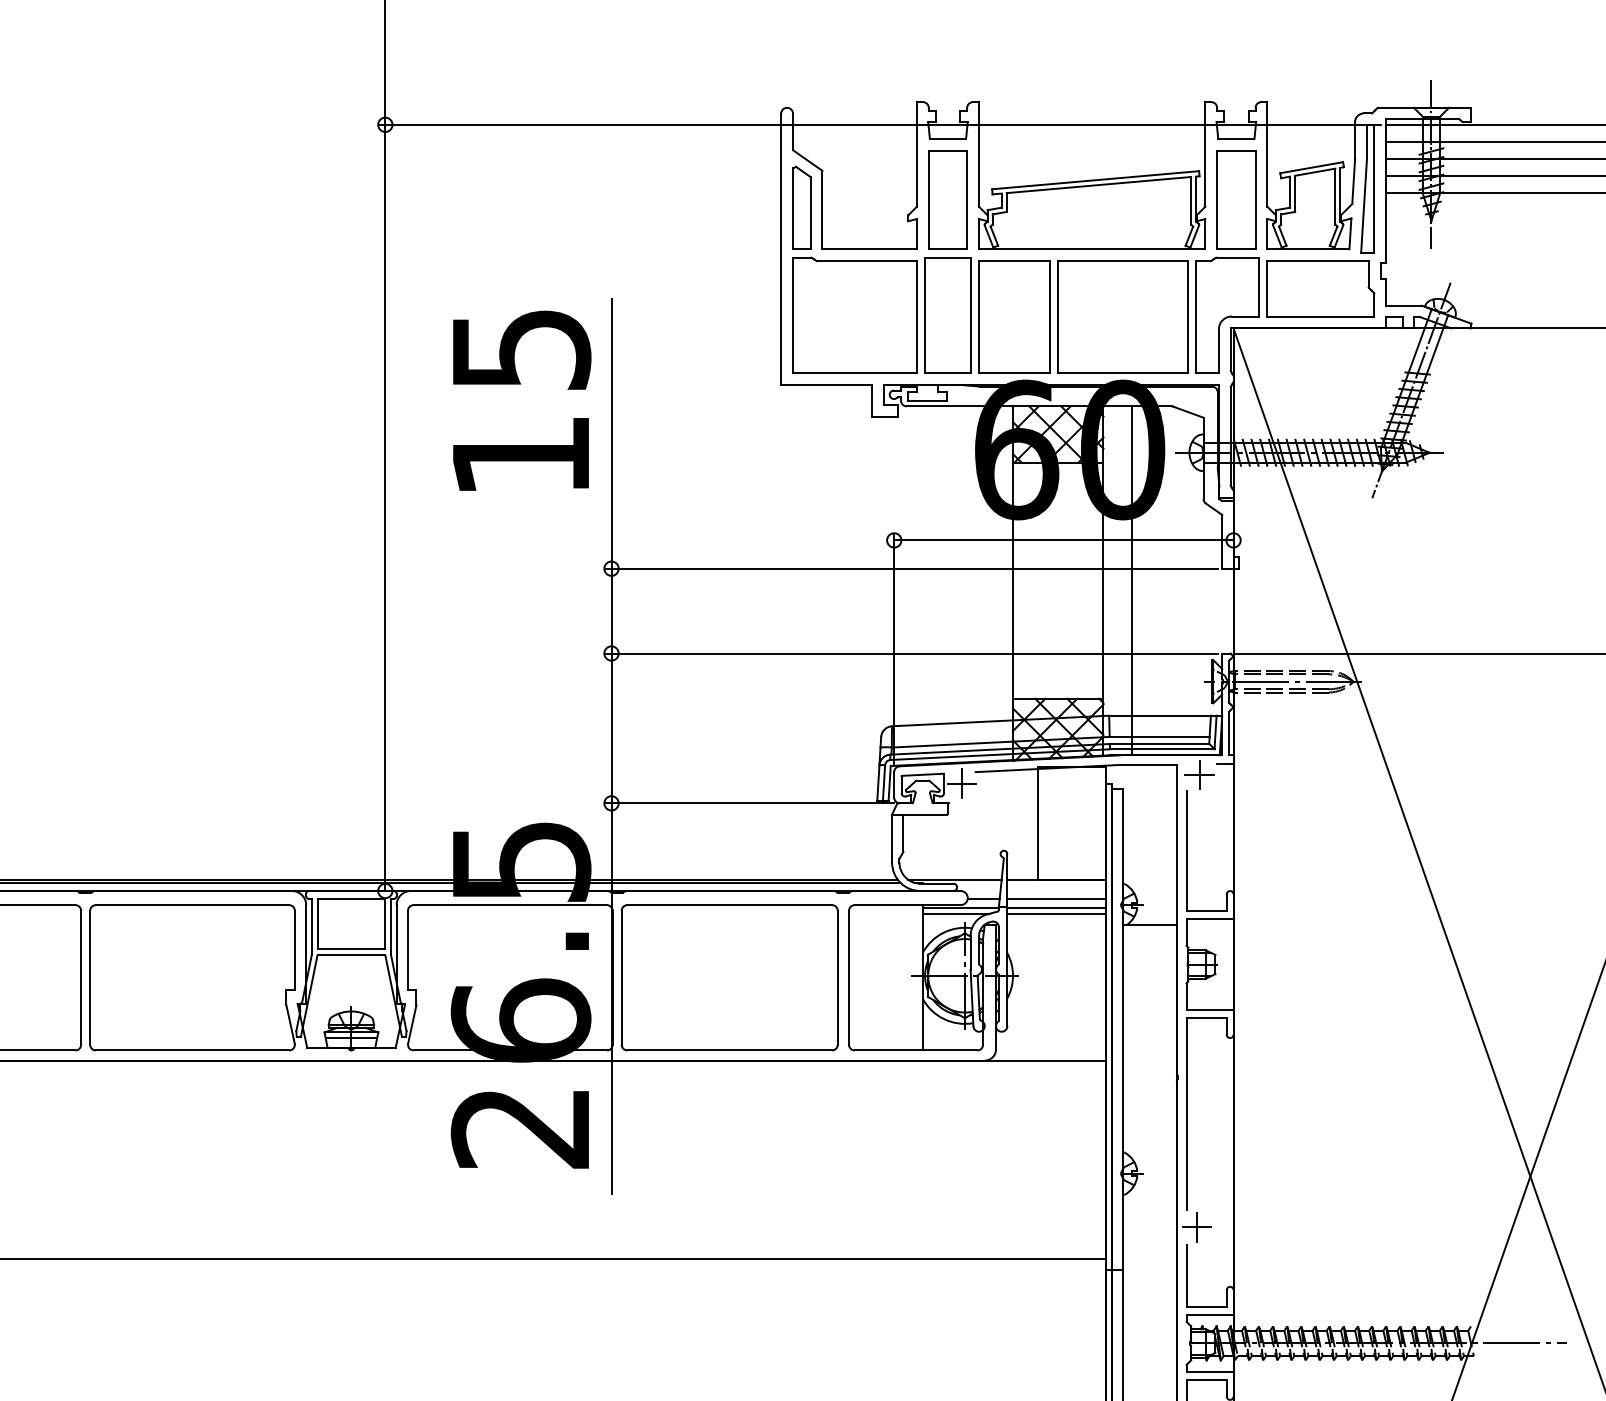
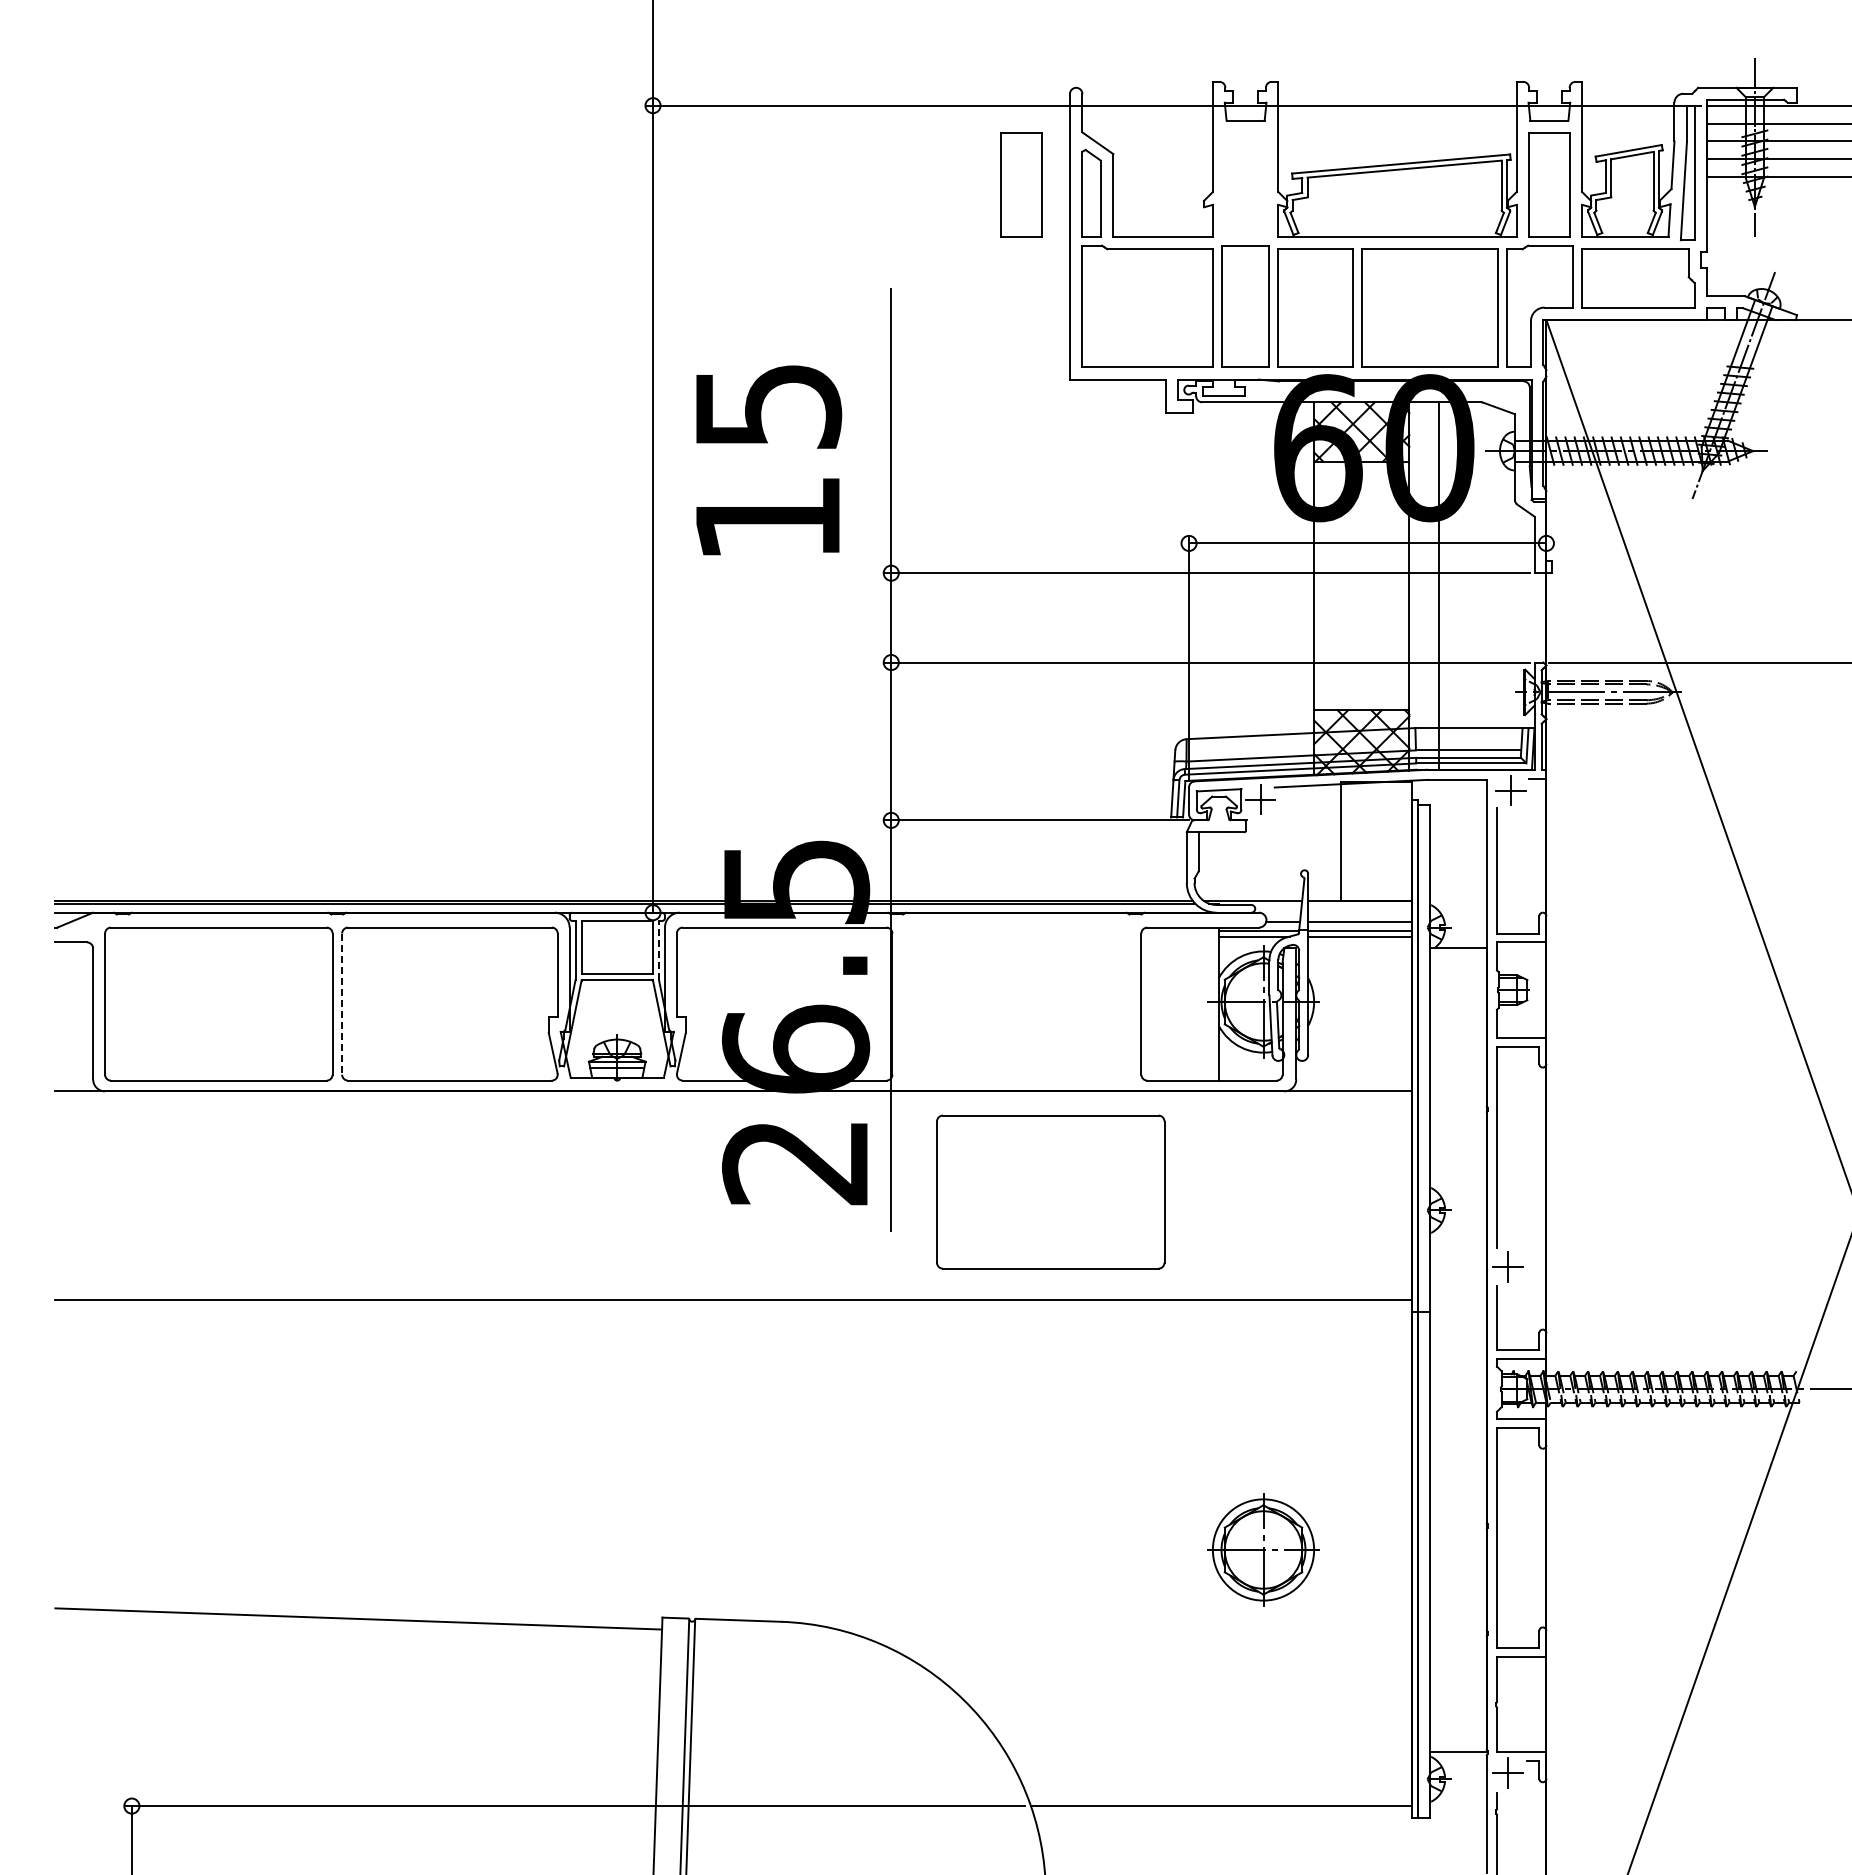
part: (947, 199) -> (1021, 184), moved
text: (522, 400) -> (769, 460), moved
line: (390, 926) -> (658, 950), solid -> dashed
part: (729, 977) -> (1050, 1191), moved
line: (90, 978) -> (342, 1004), solid -> dashed

